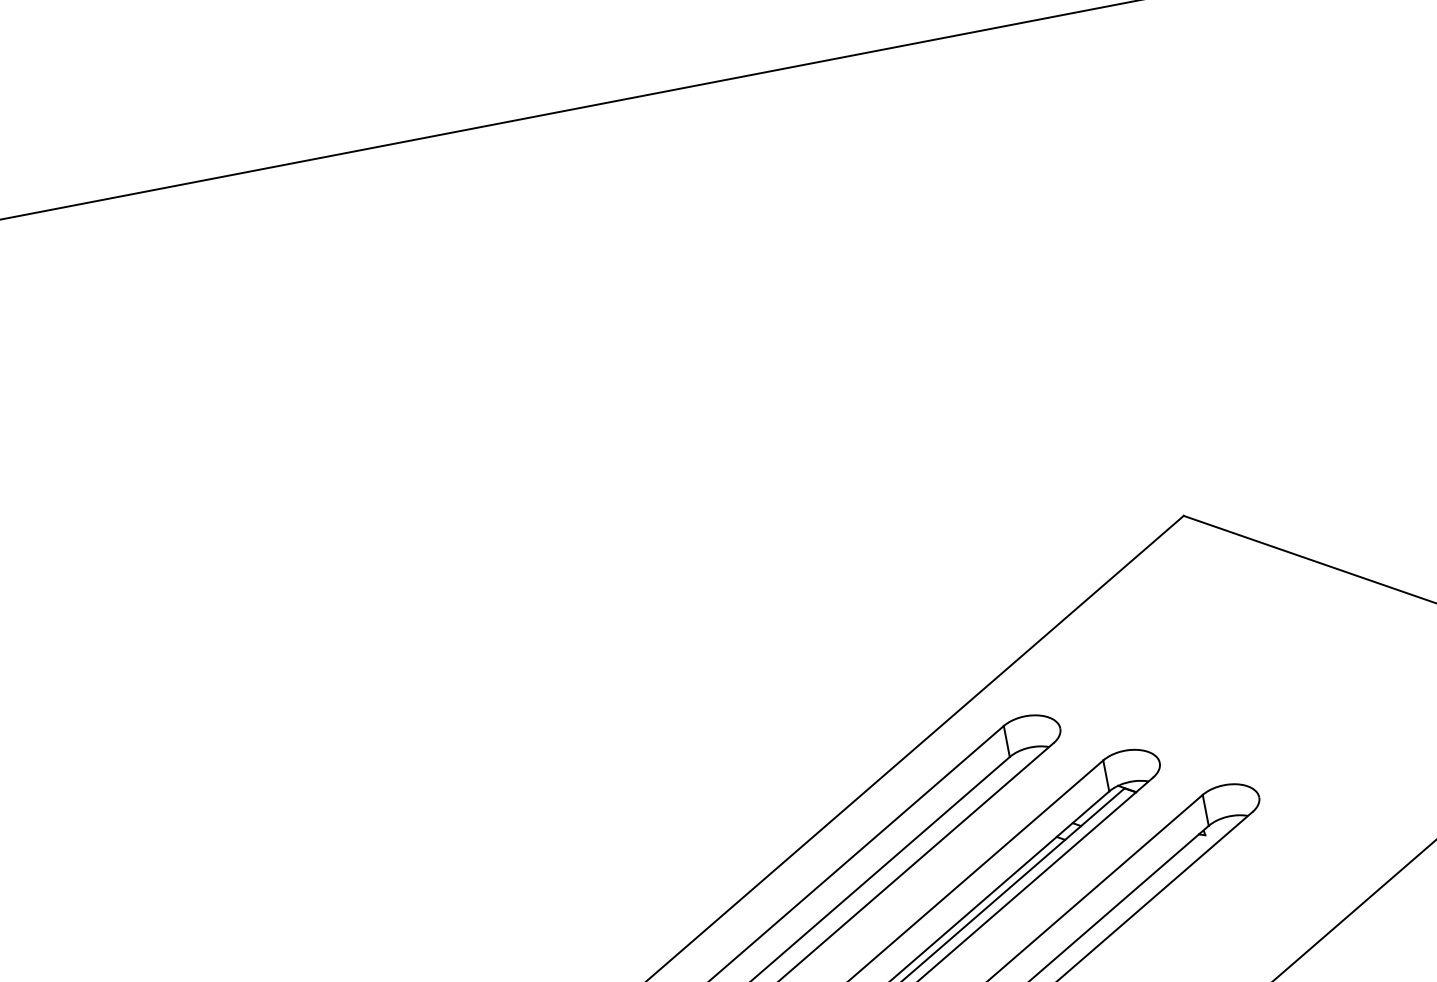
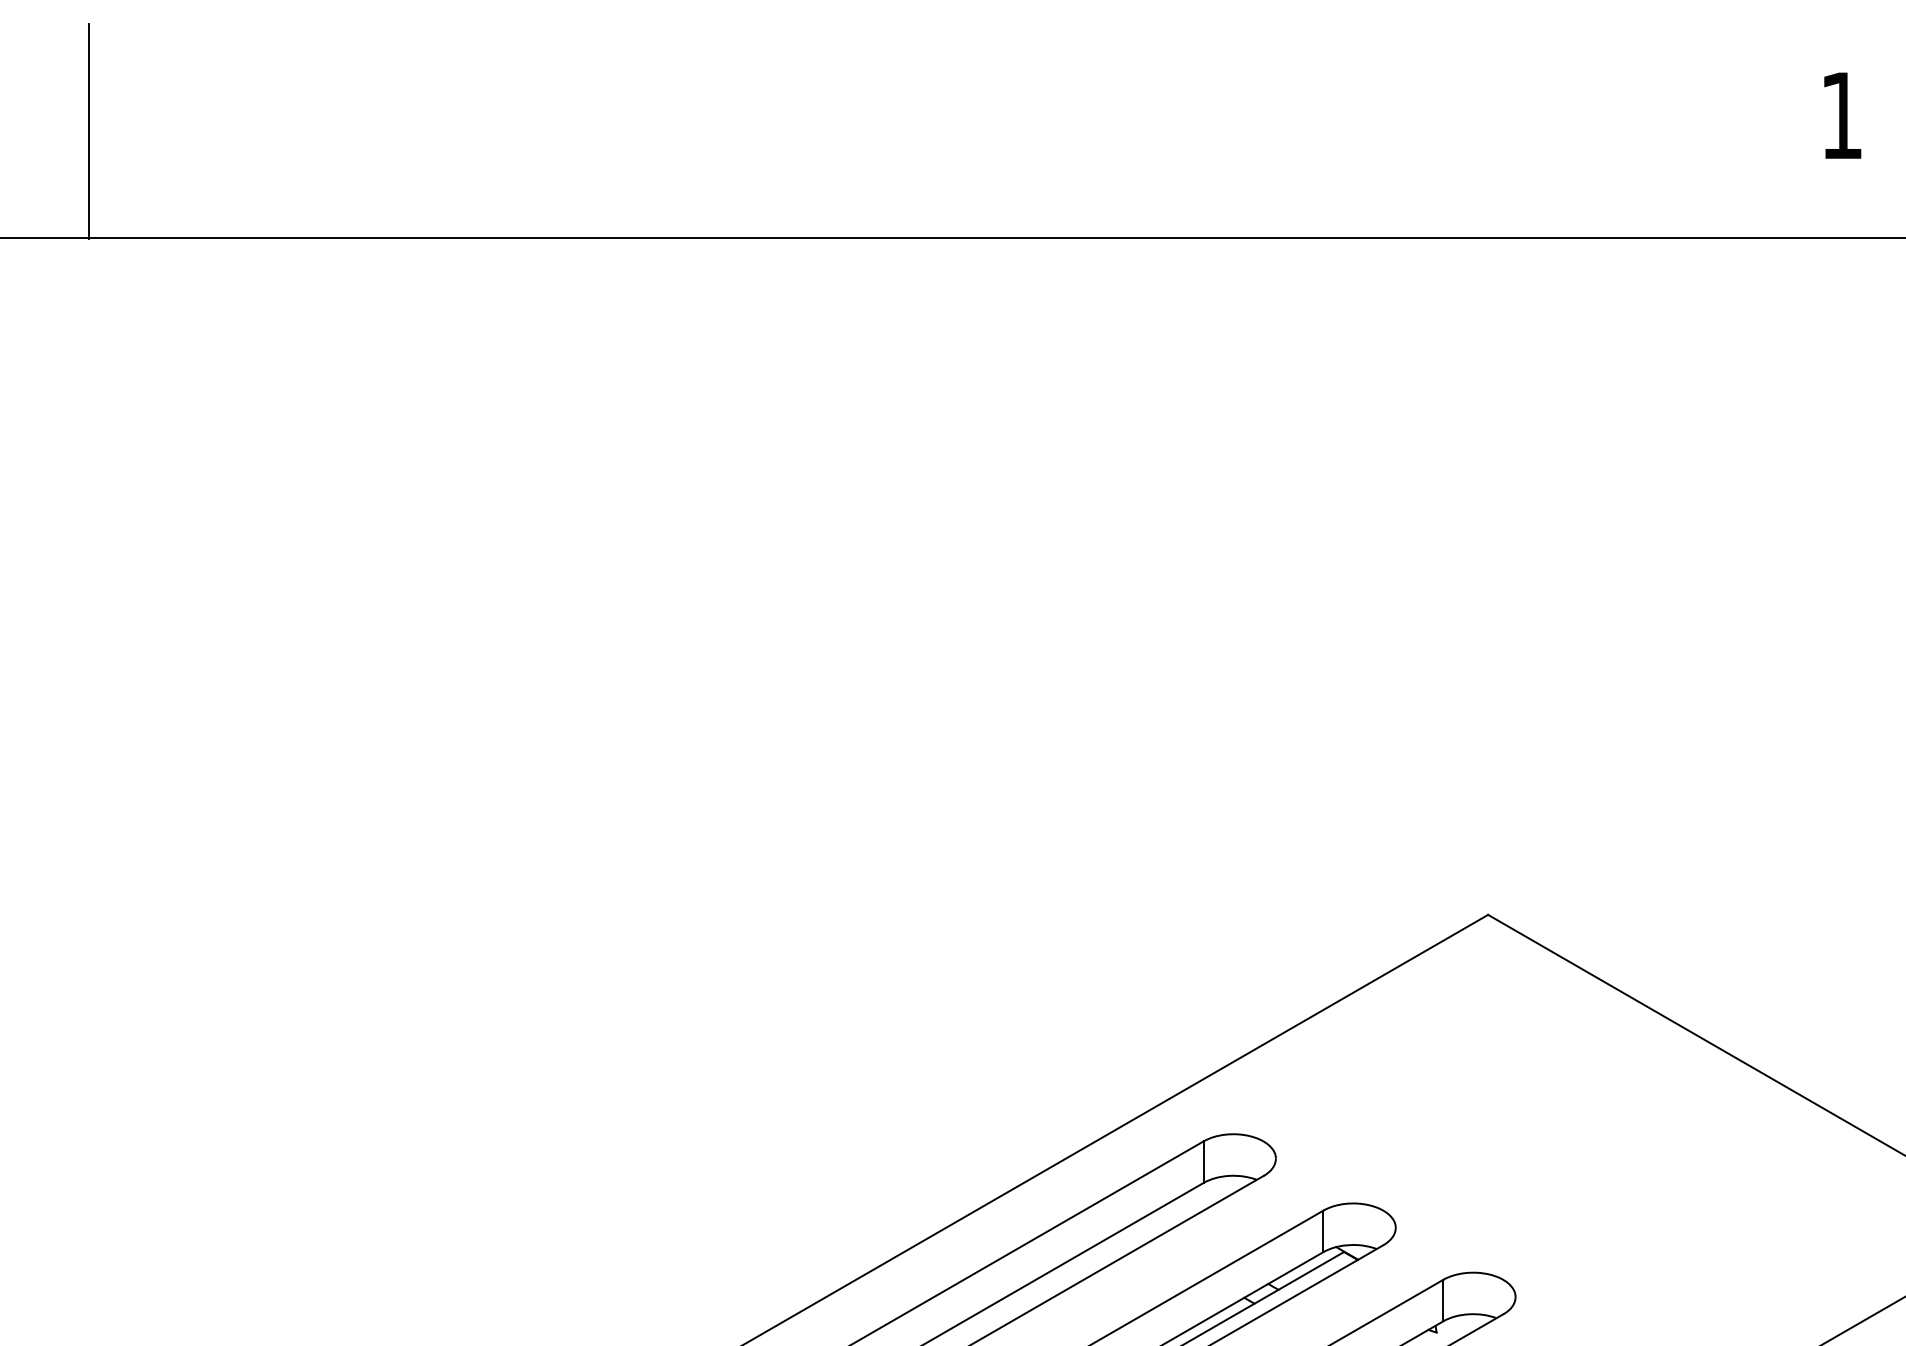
line: (25, 132) -> (88, 131), added

